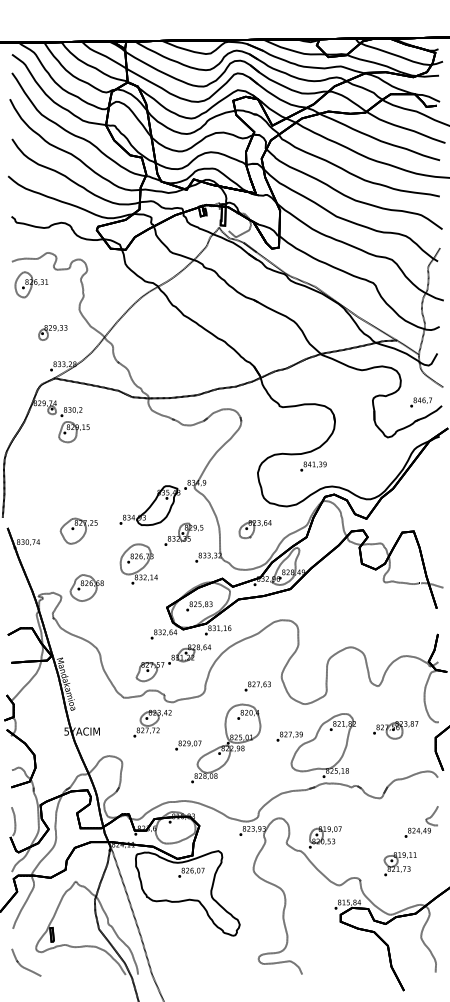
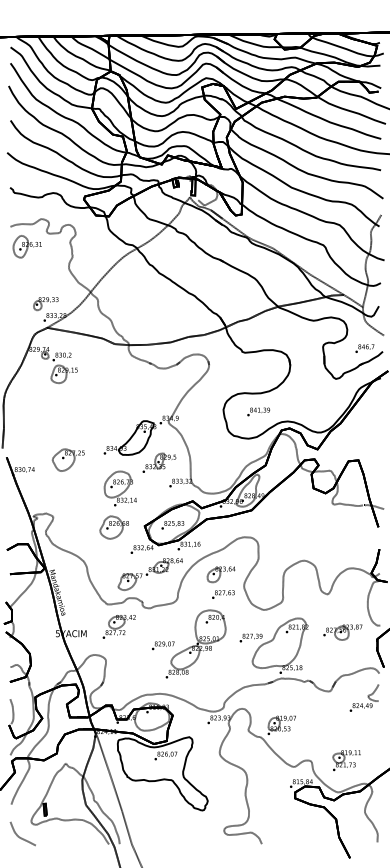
part: (52, 332) -> (45, 303), moved
text: (313, 466) -> (258, 411), moved
part: (254, 529) -> (220, 574), moved
part: (86, 587) -> (114, 527), moved
part: (152, 723) -> (119, 626), moved
part: (421, 821) -> (364, 697), moved
part: (399, 864) -> (346, 760), moved

